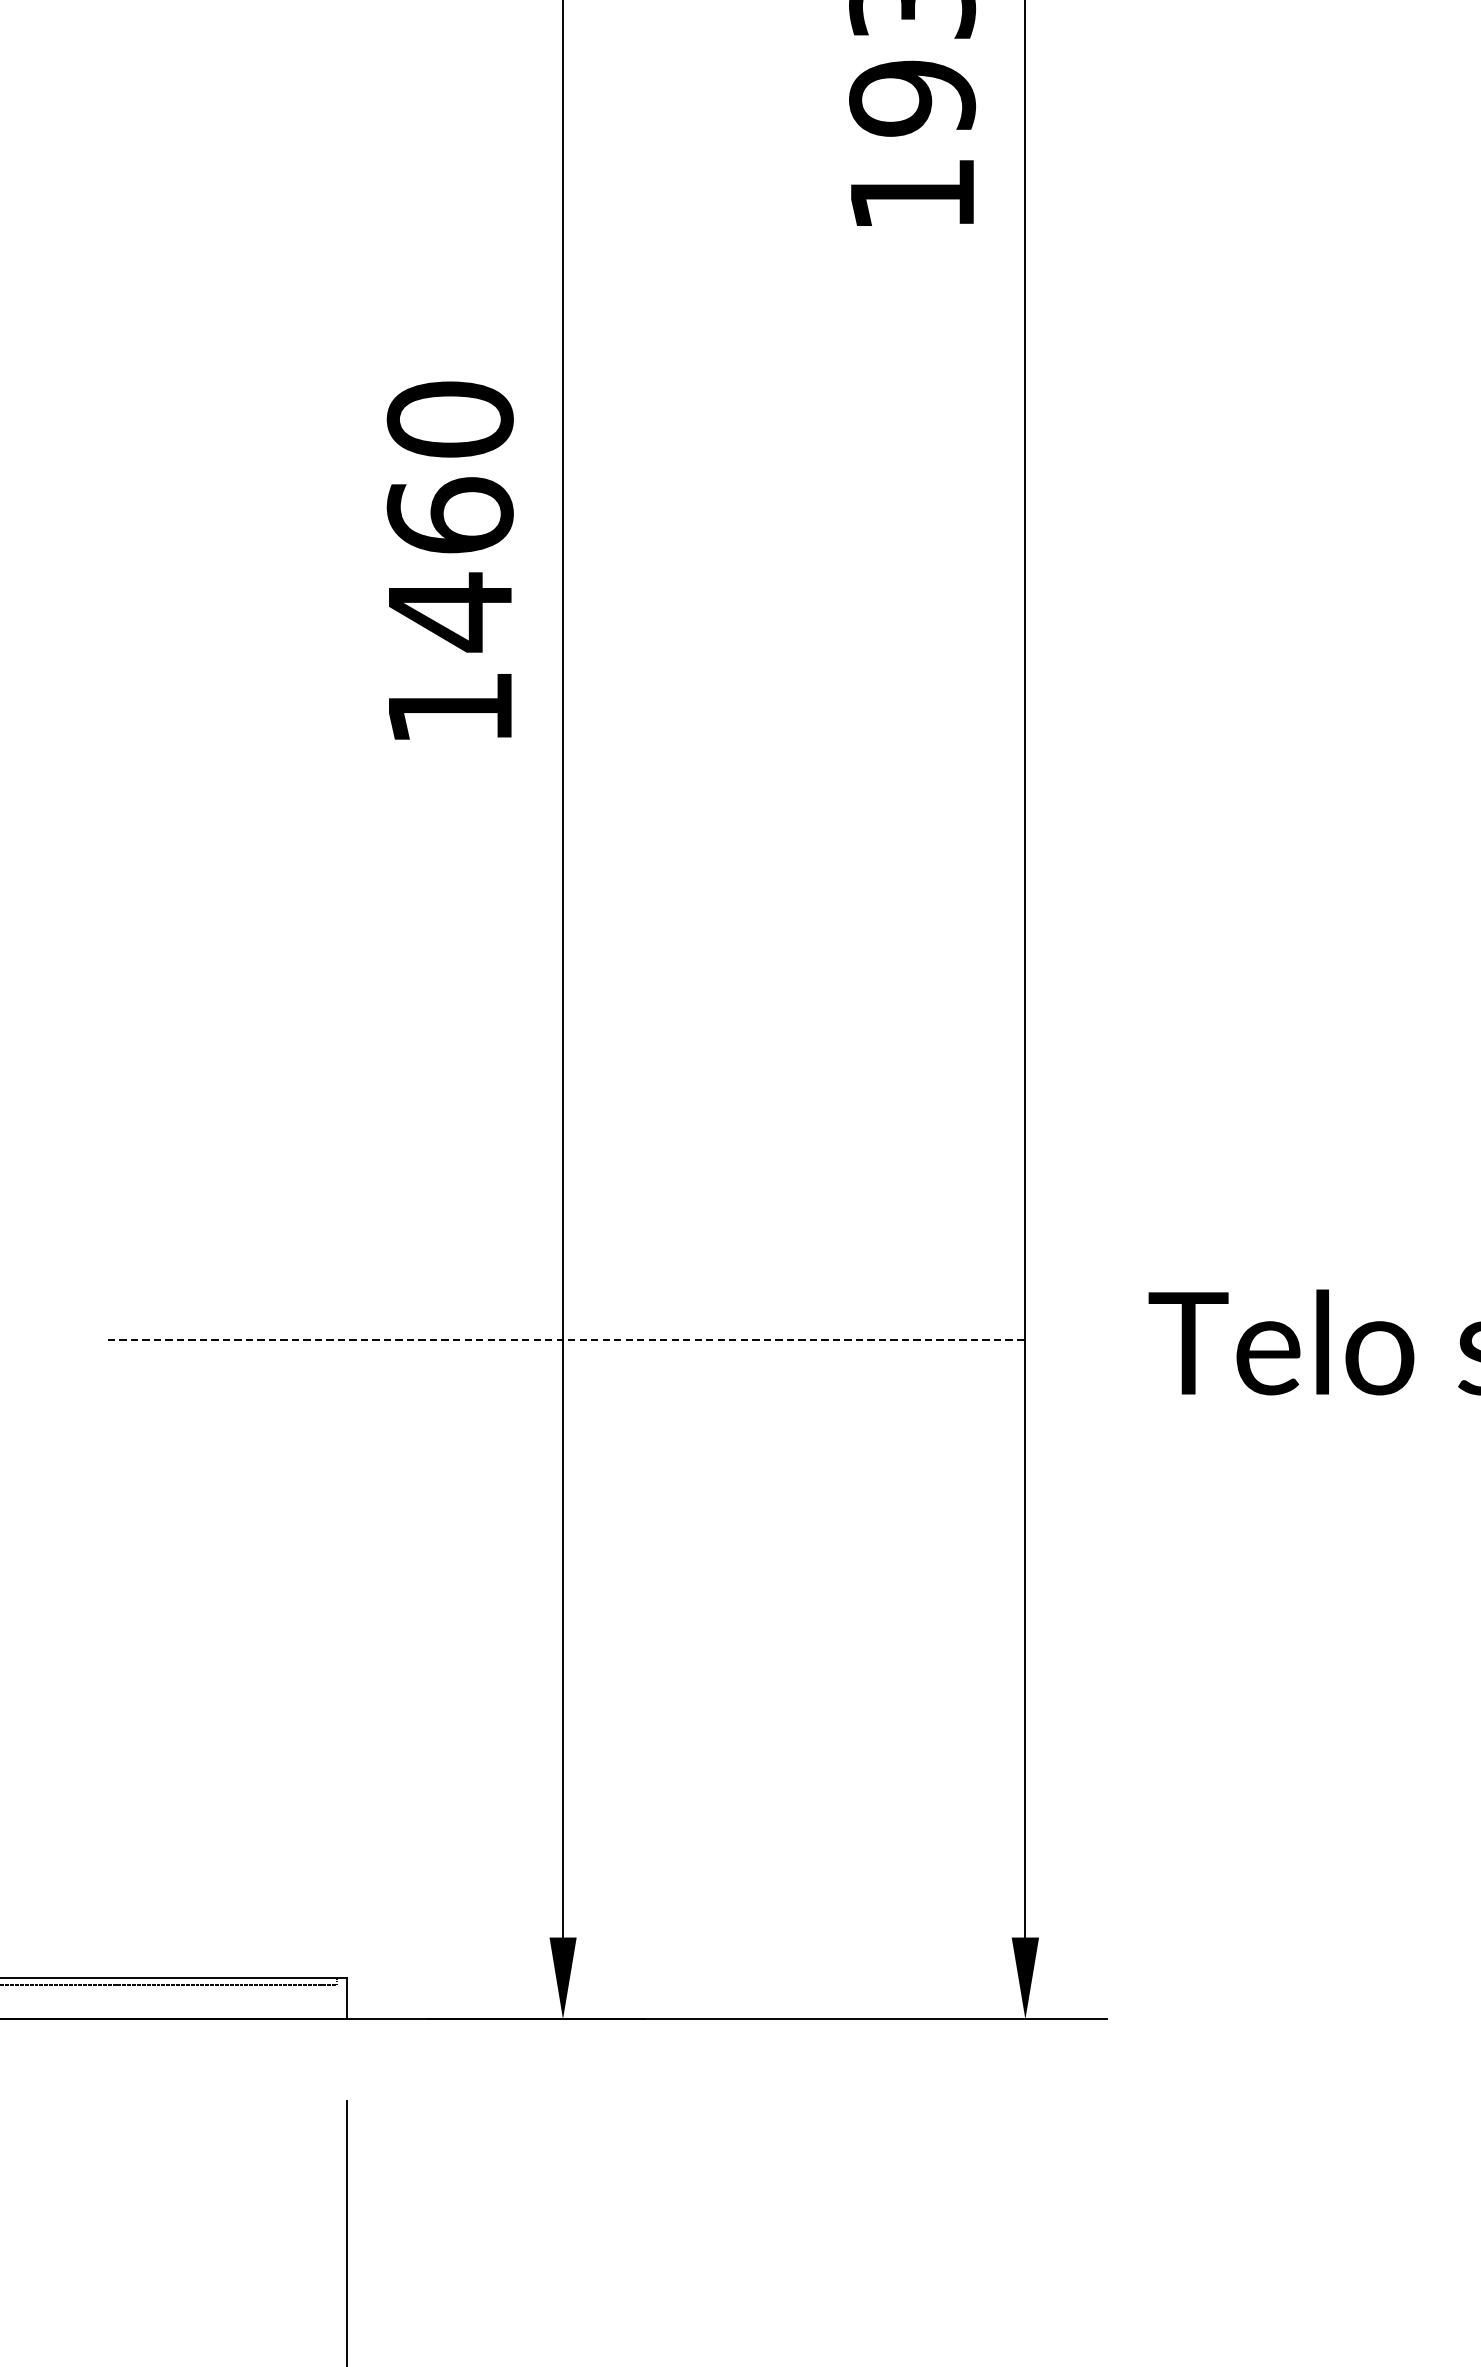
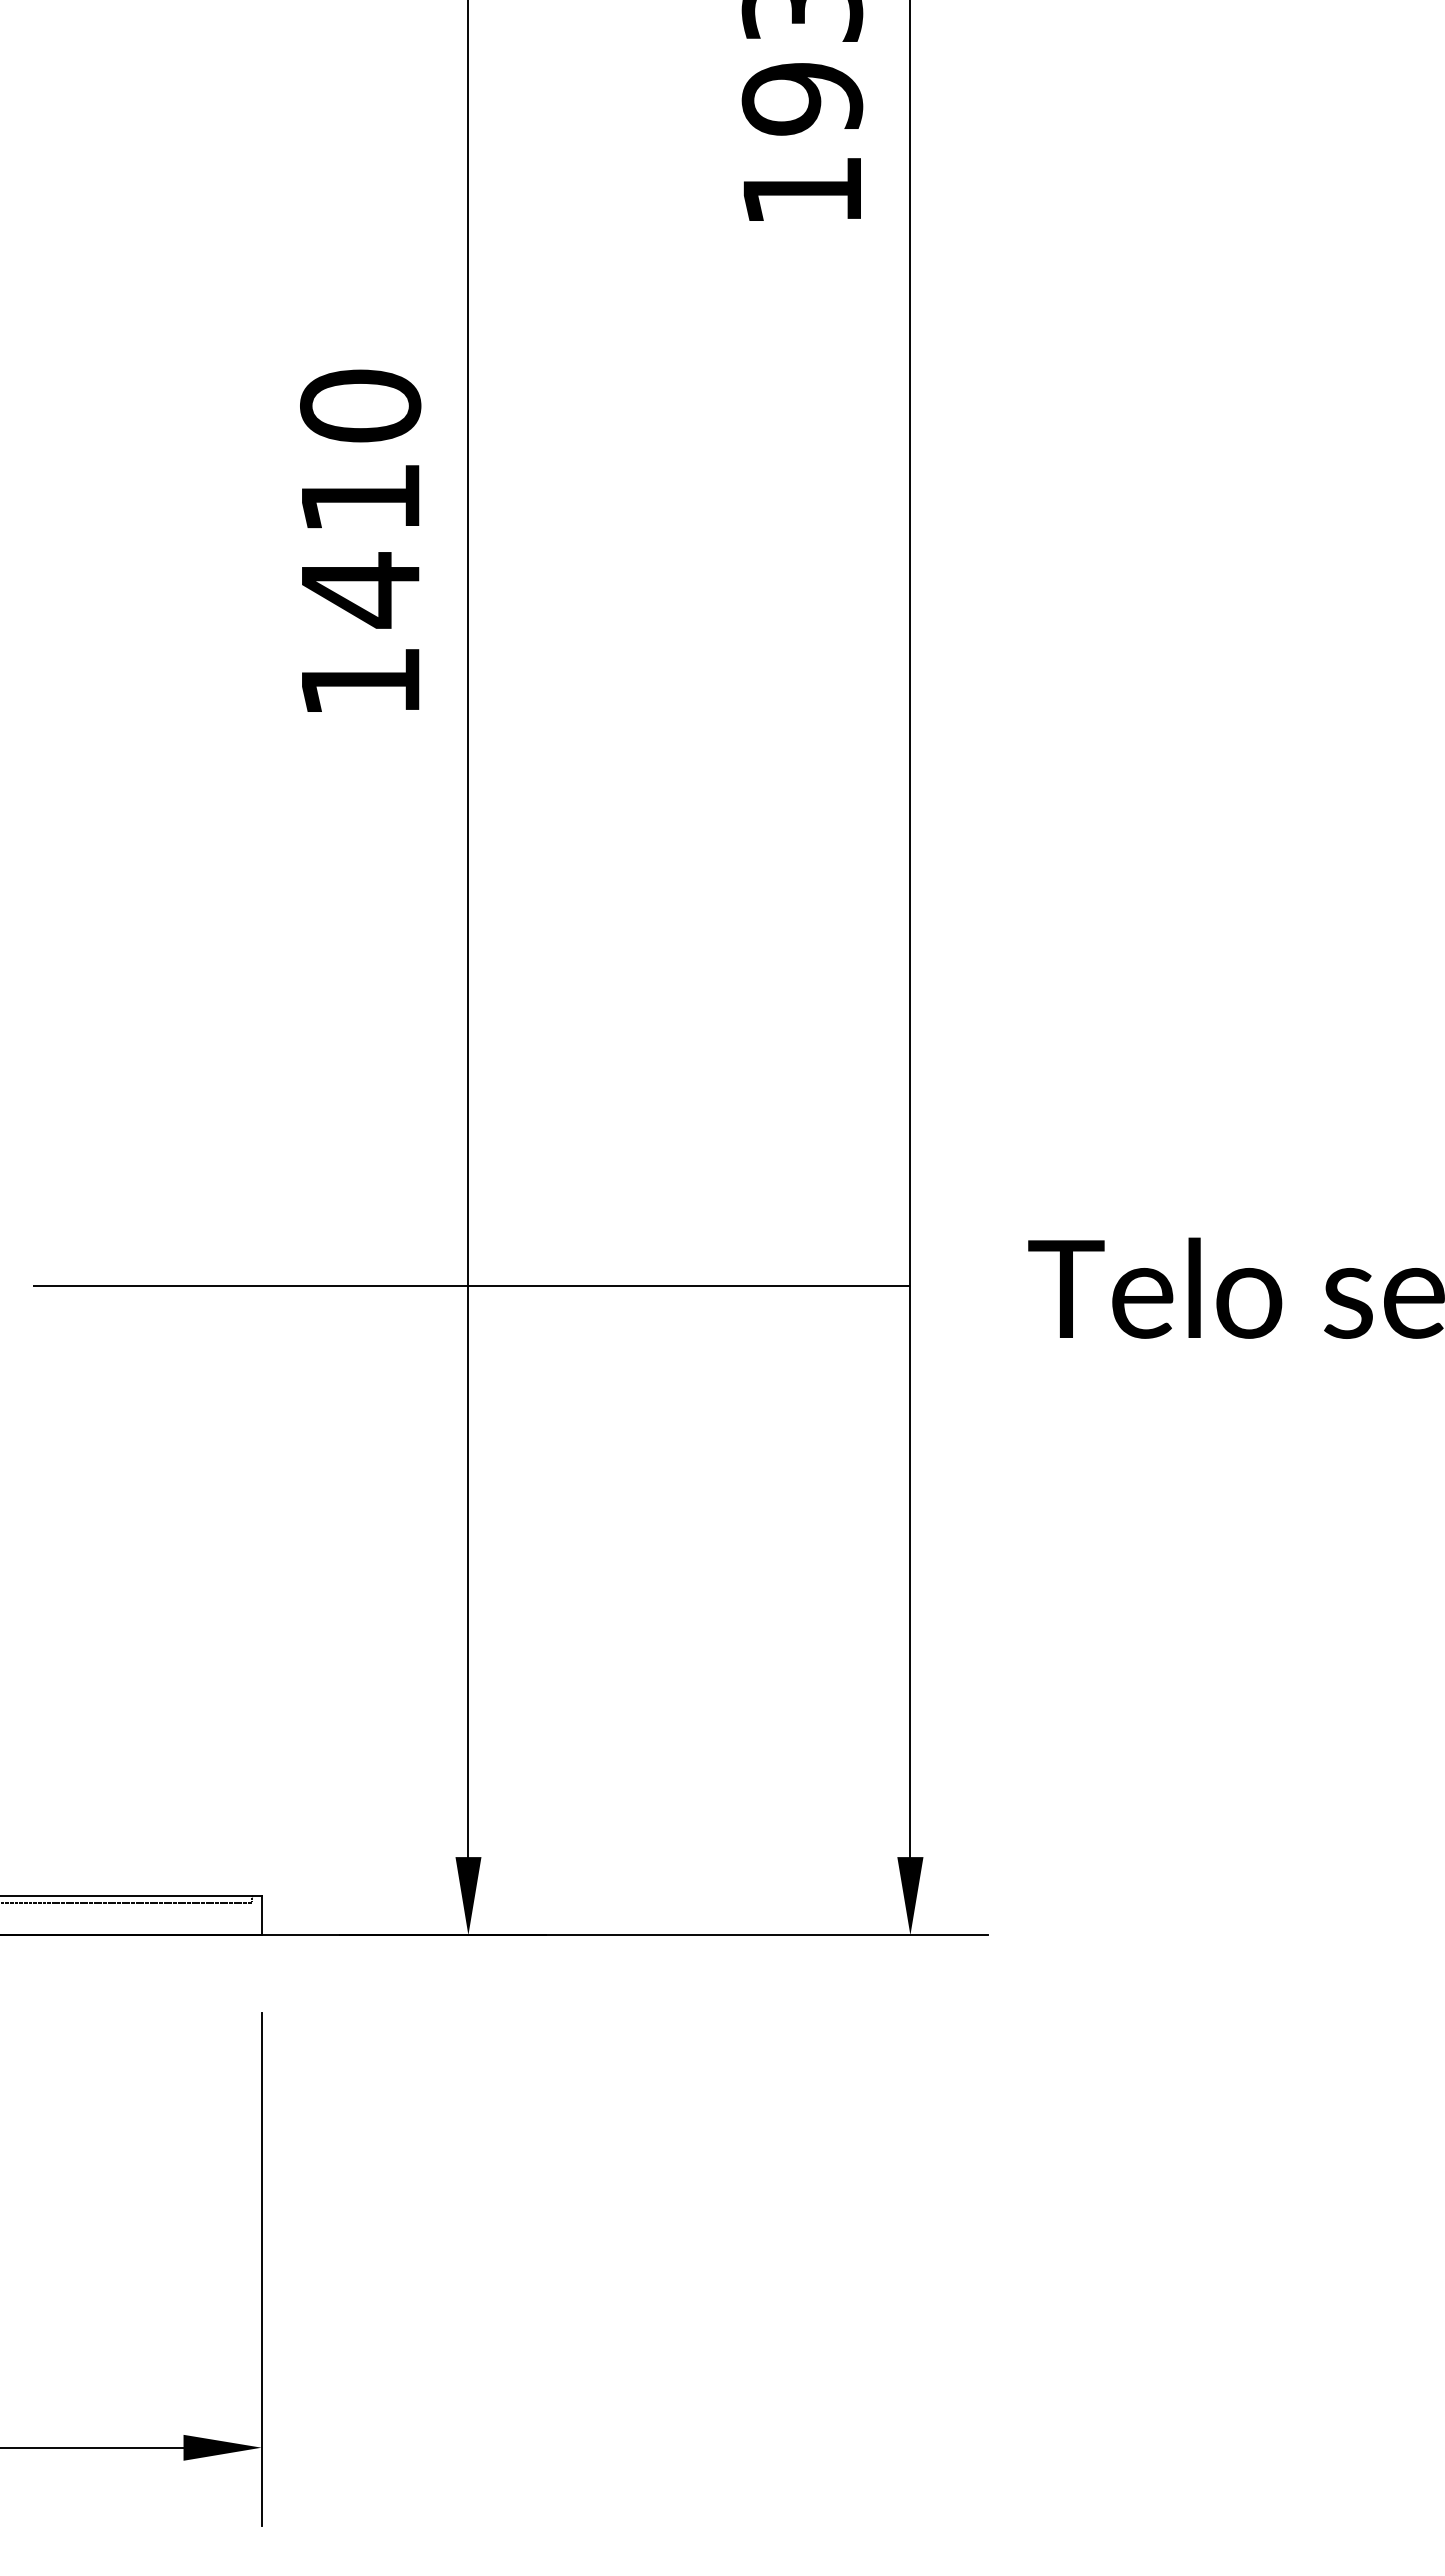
text: (450, 515) -> (360, 497), 1460 -> 1410
line: (566, 1339) -> (471, 1285), dashed -> solid

